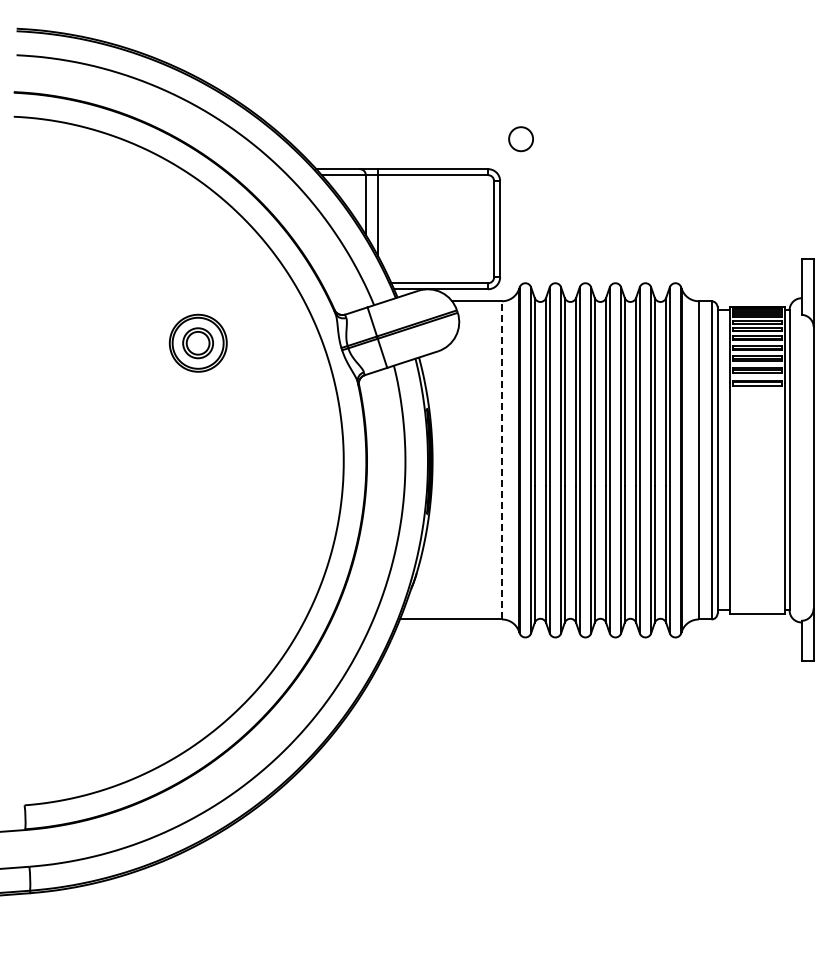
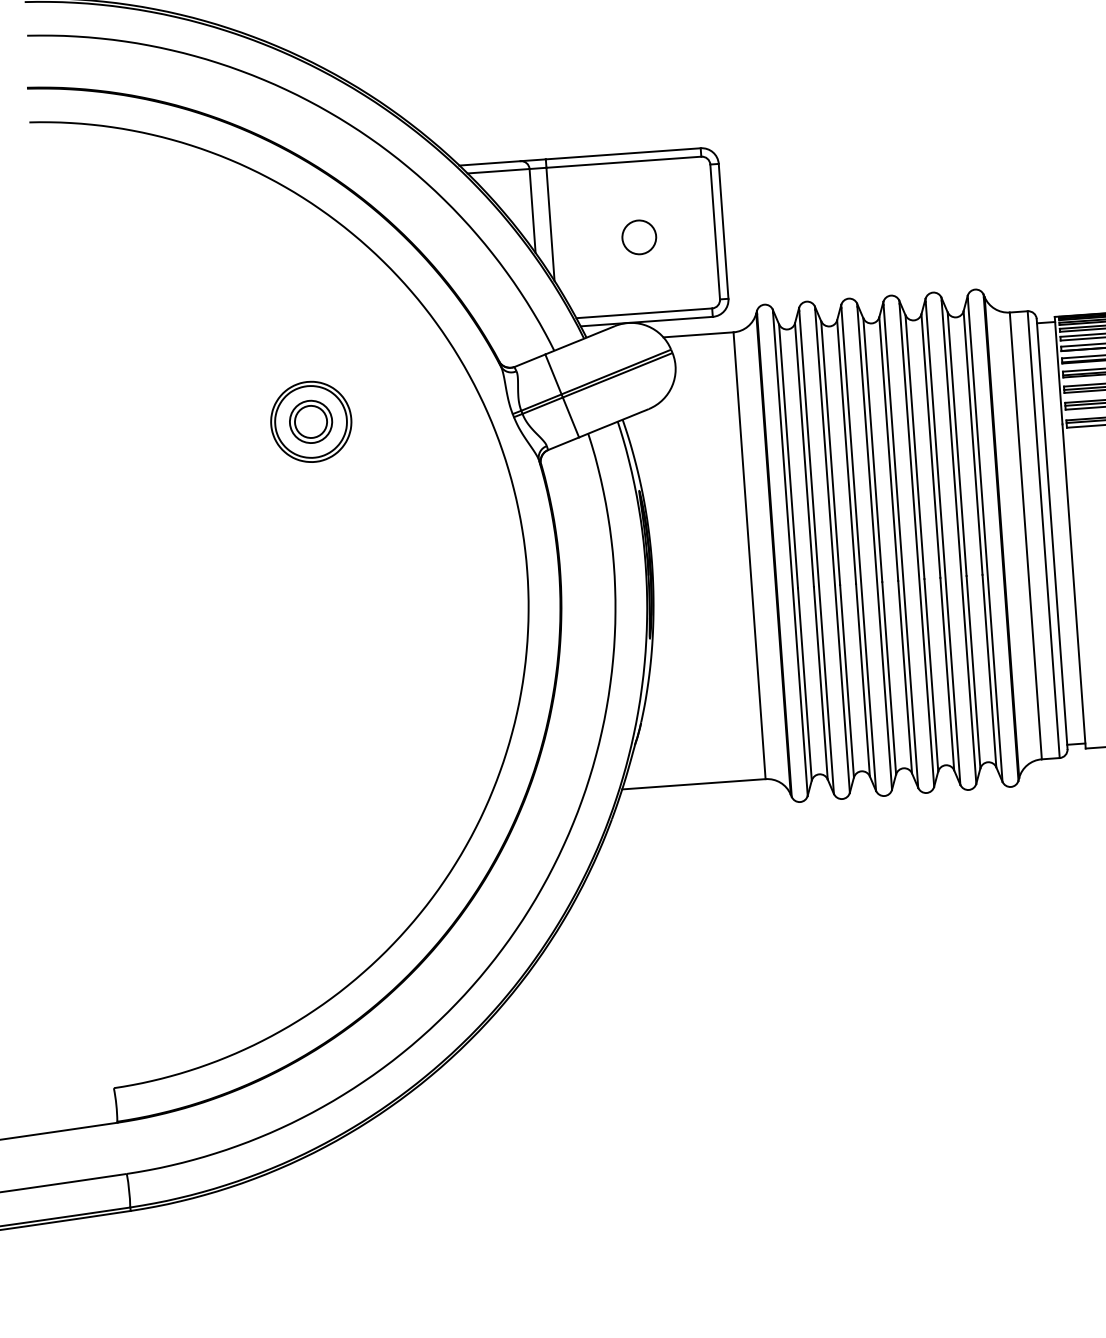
circle: (520, 139) -> (638, 237), moved
line: (502, 459) -> (750, 554), dashed -> solid

